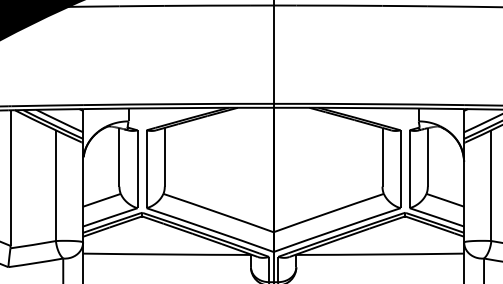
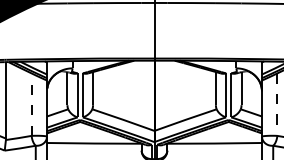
line: (55, 185) -> (31, 104), solid -> dashed
line: (491, 187) -> (277, 105), solid -> dashed

